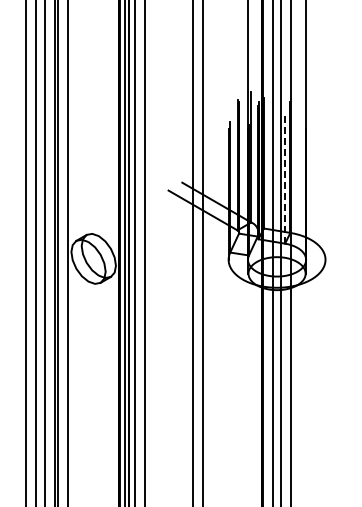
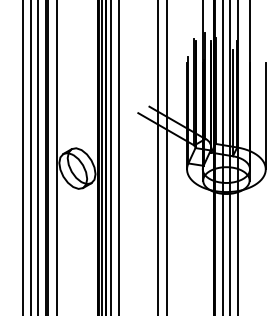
line: (285, 177) -> (233, 102), dashed -> solid
line: (325, 194) -> (265, 116), added

